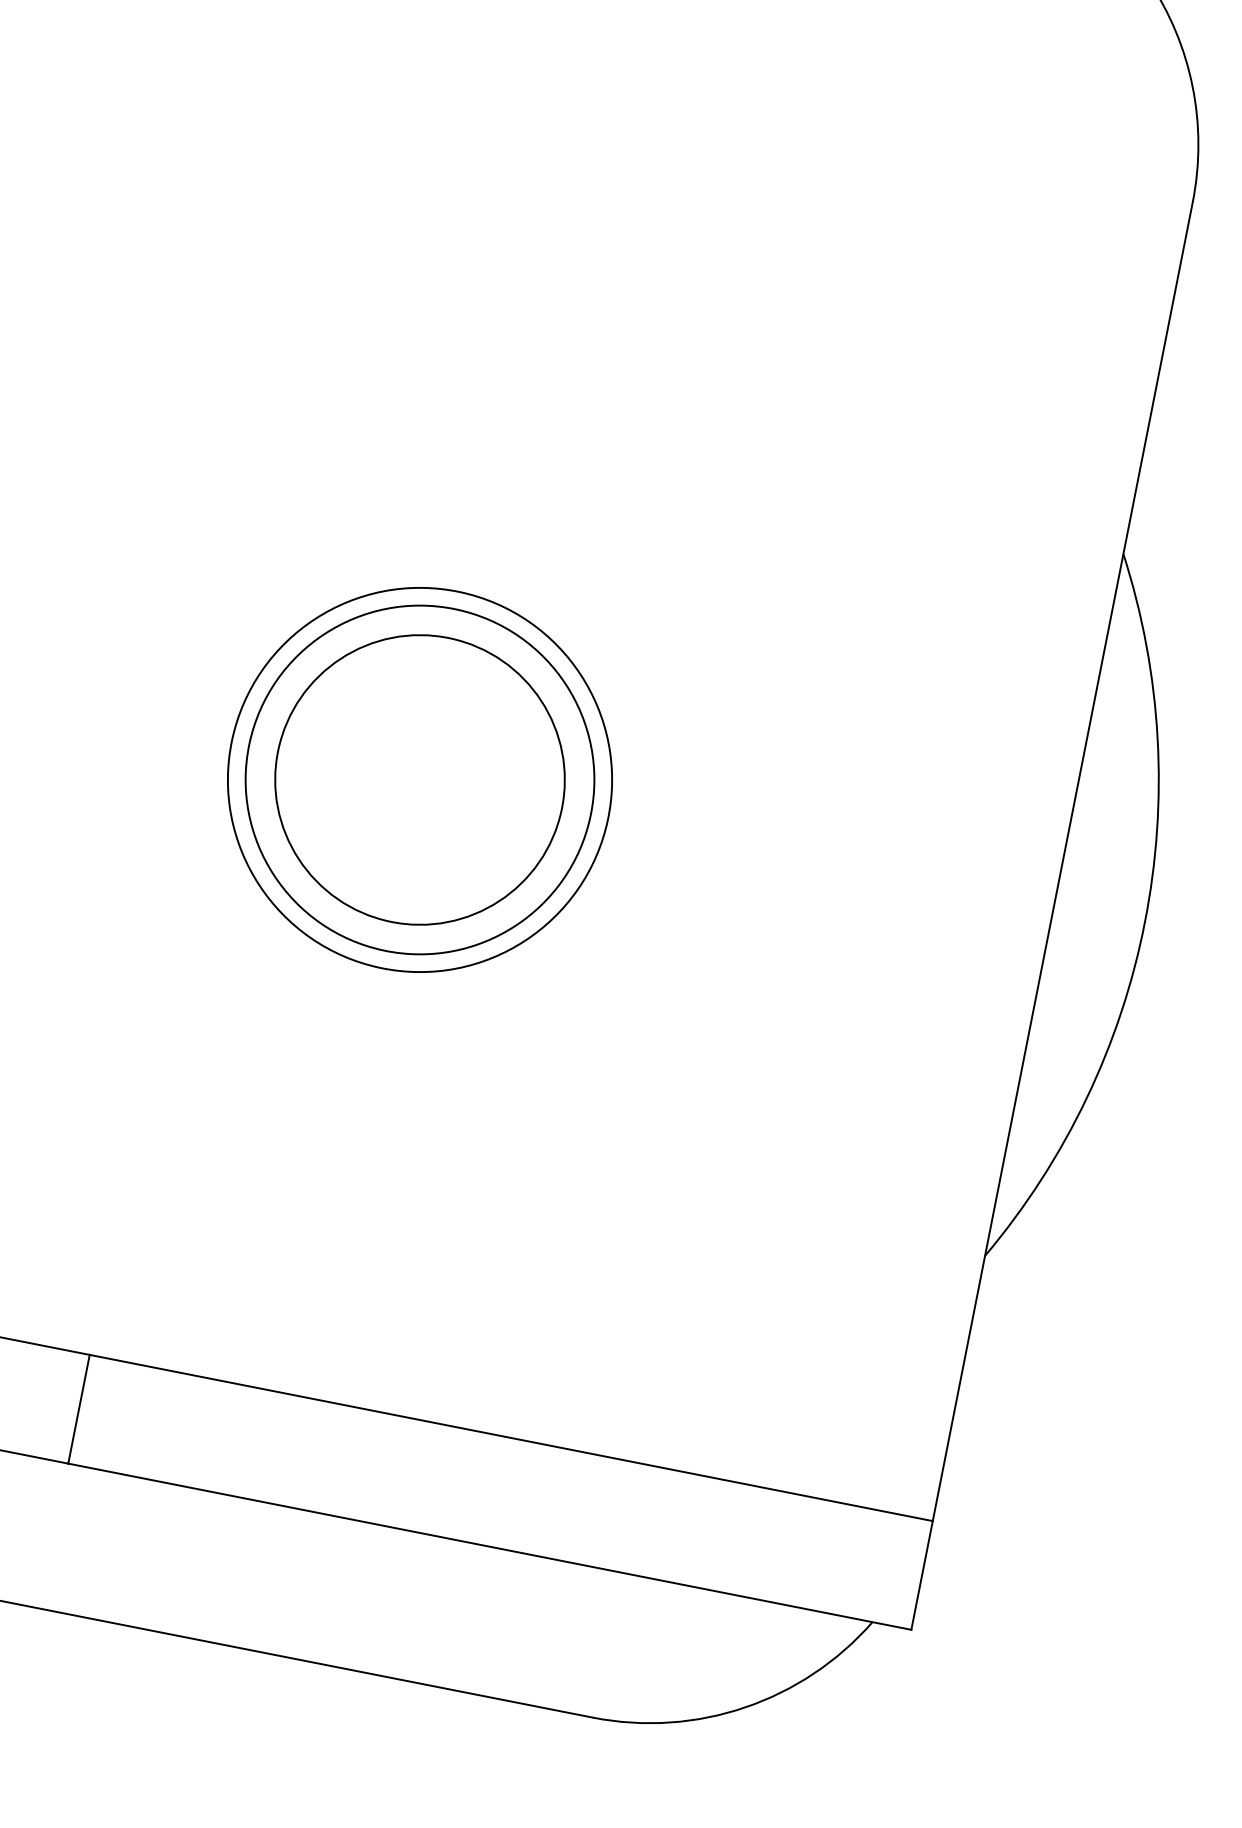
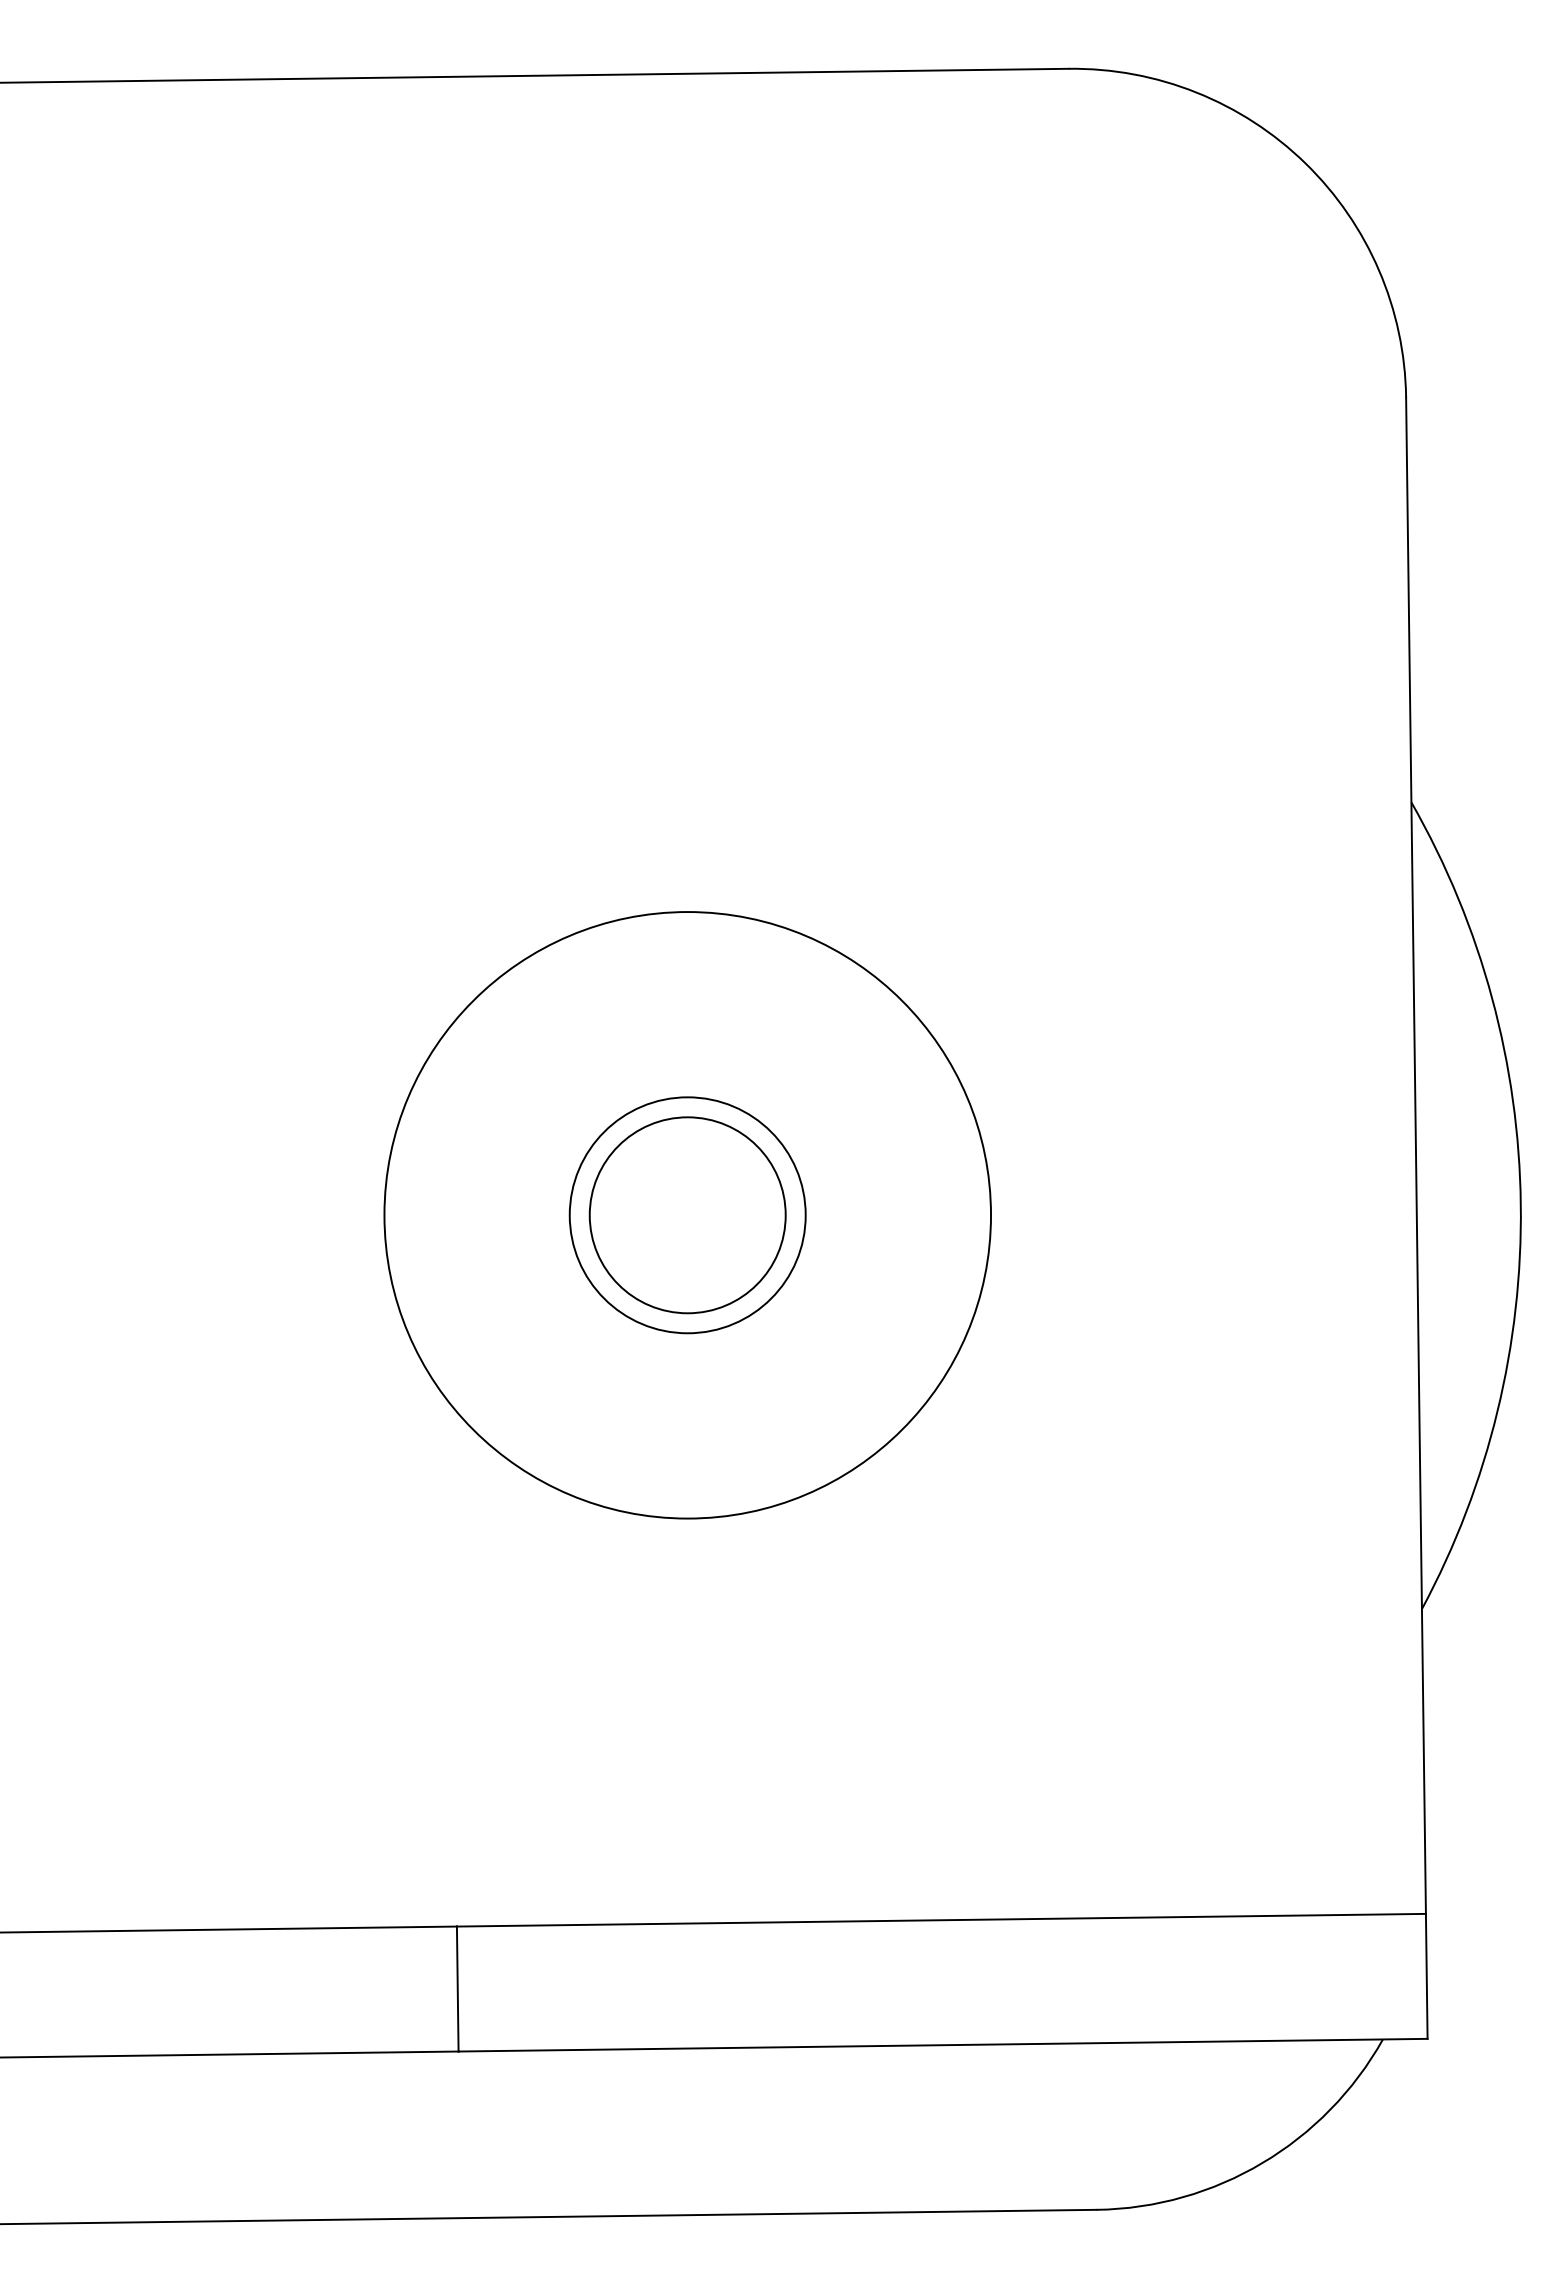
circle: (419, 779) -> (687, 1214), size x0.6
circle: (419, 779) -> (687, 1214), size x1.4
circle: (419, 780) -> (687, 1215), size x0.6

